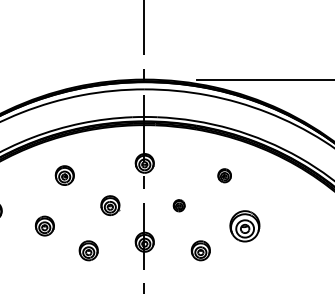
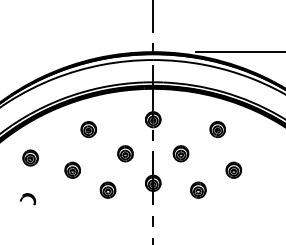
part: (224, 175) -> (217, 129), size x1.43
part: (178, 205) -> (180, 153), size x1.67
part: (244, 225) -> (233, 169), size x0.62

